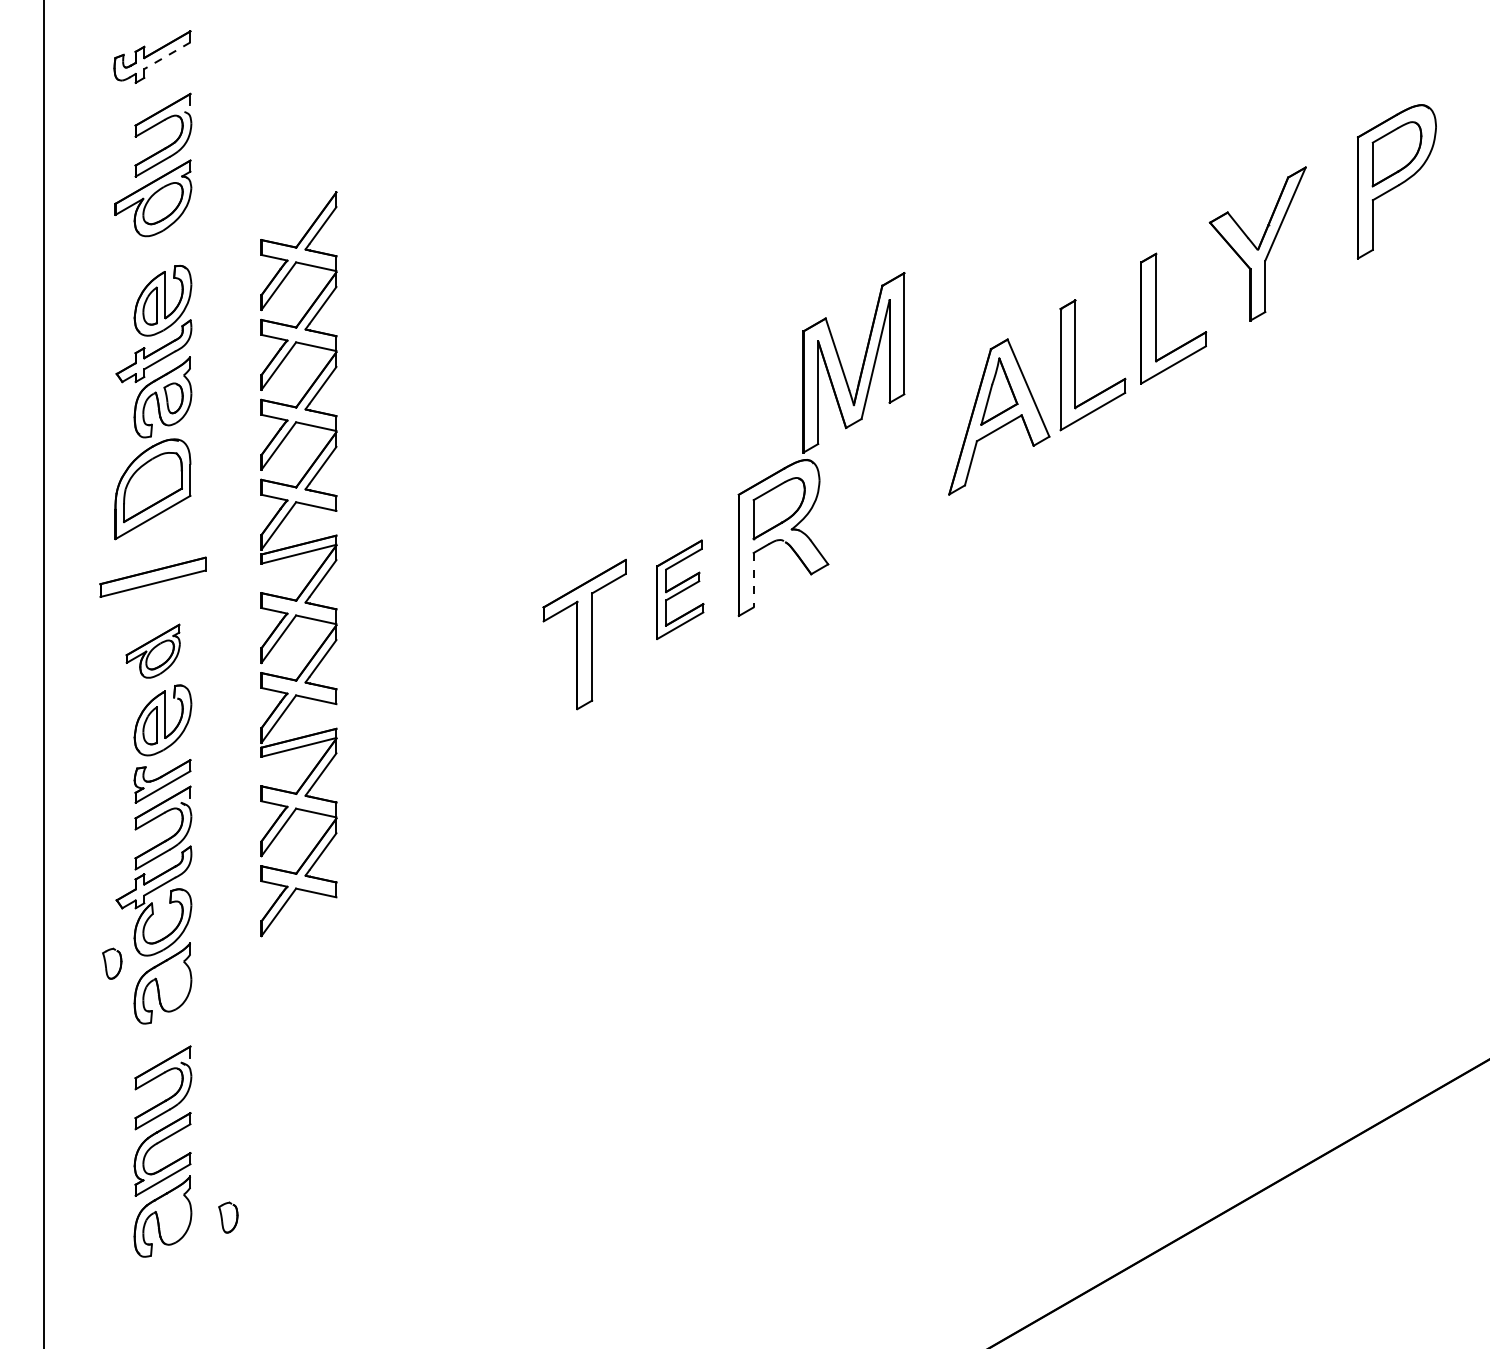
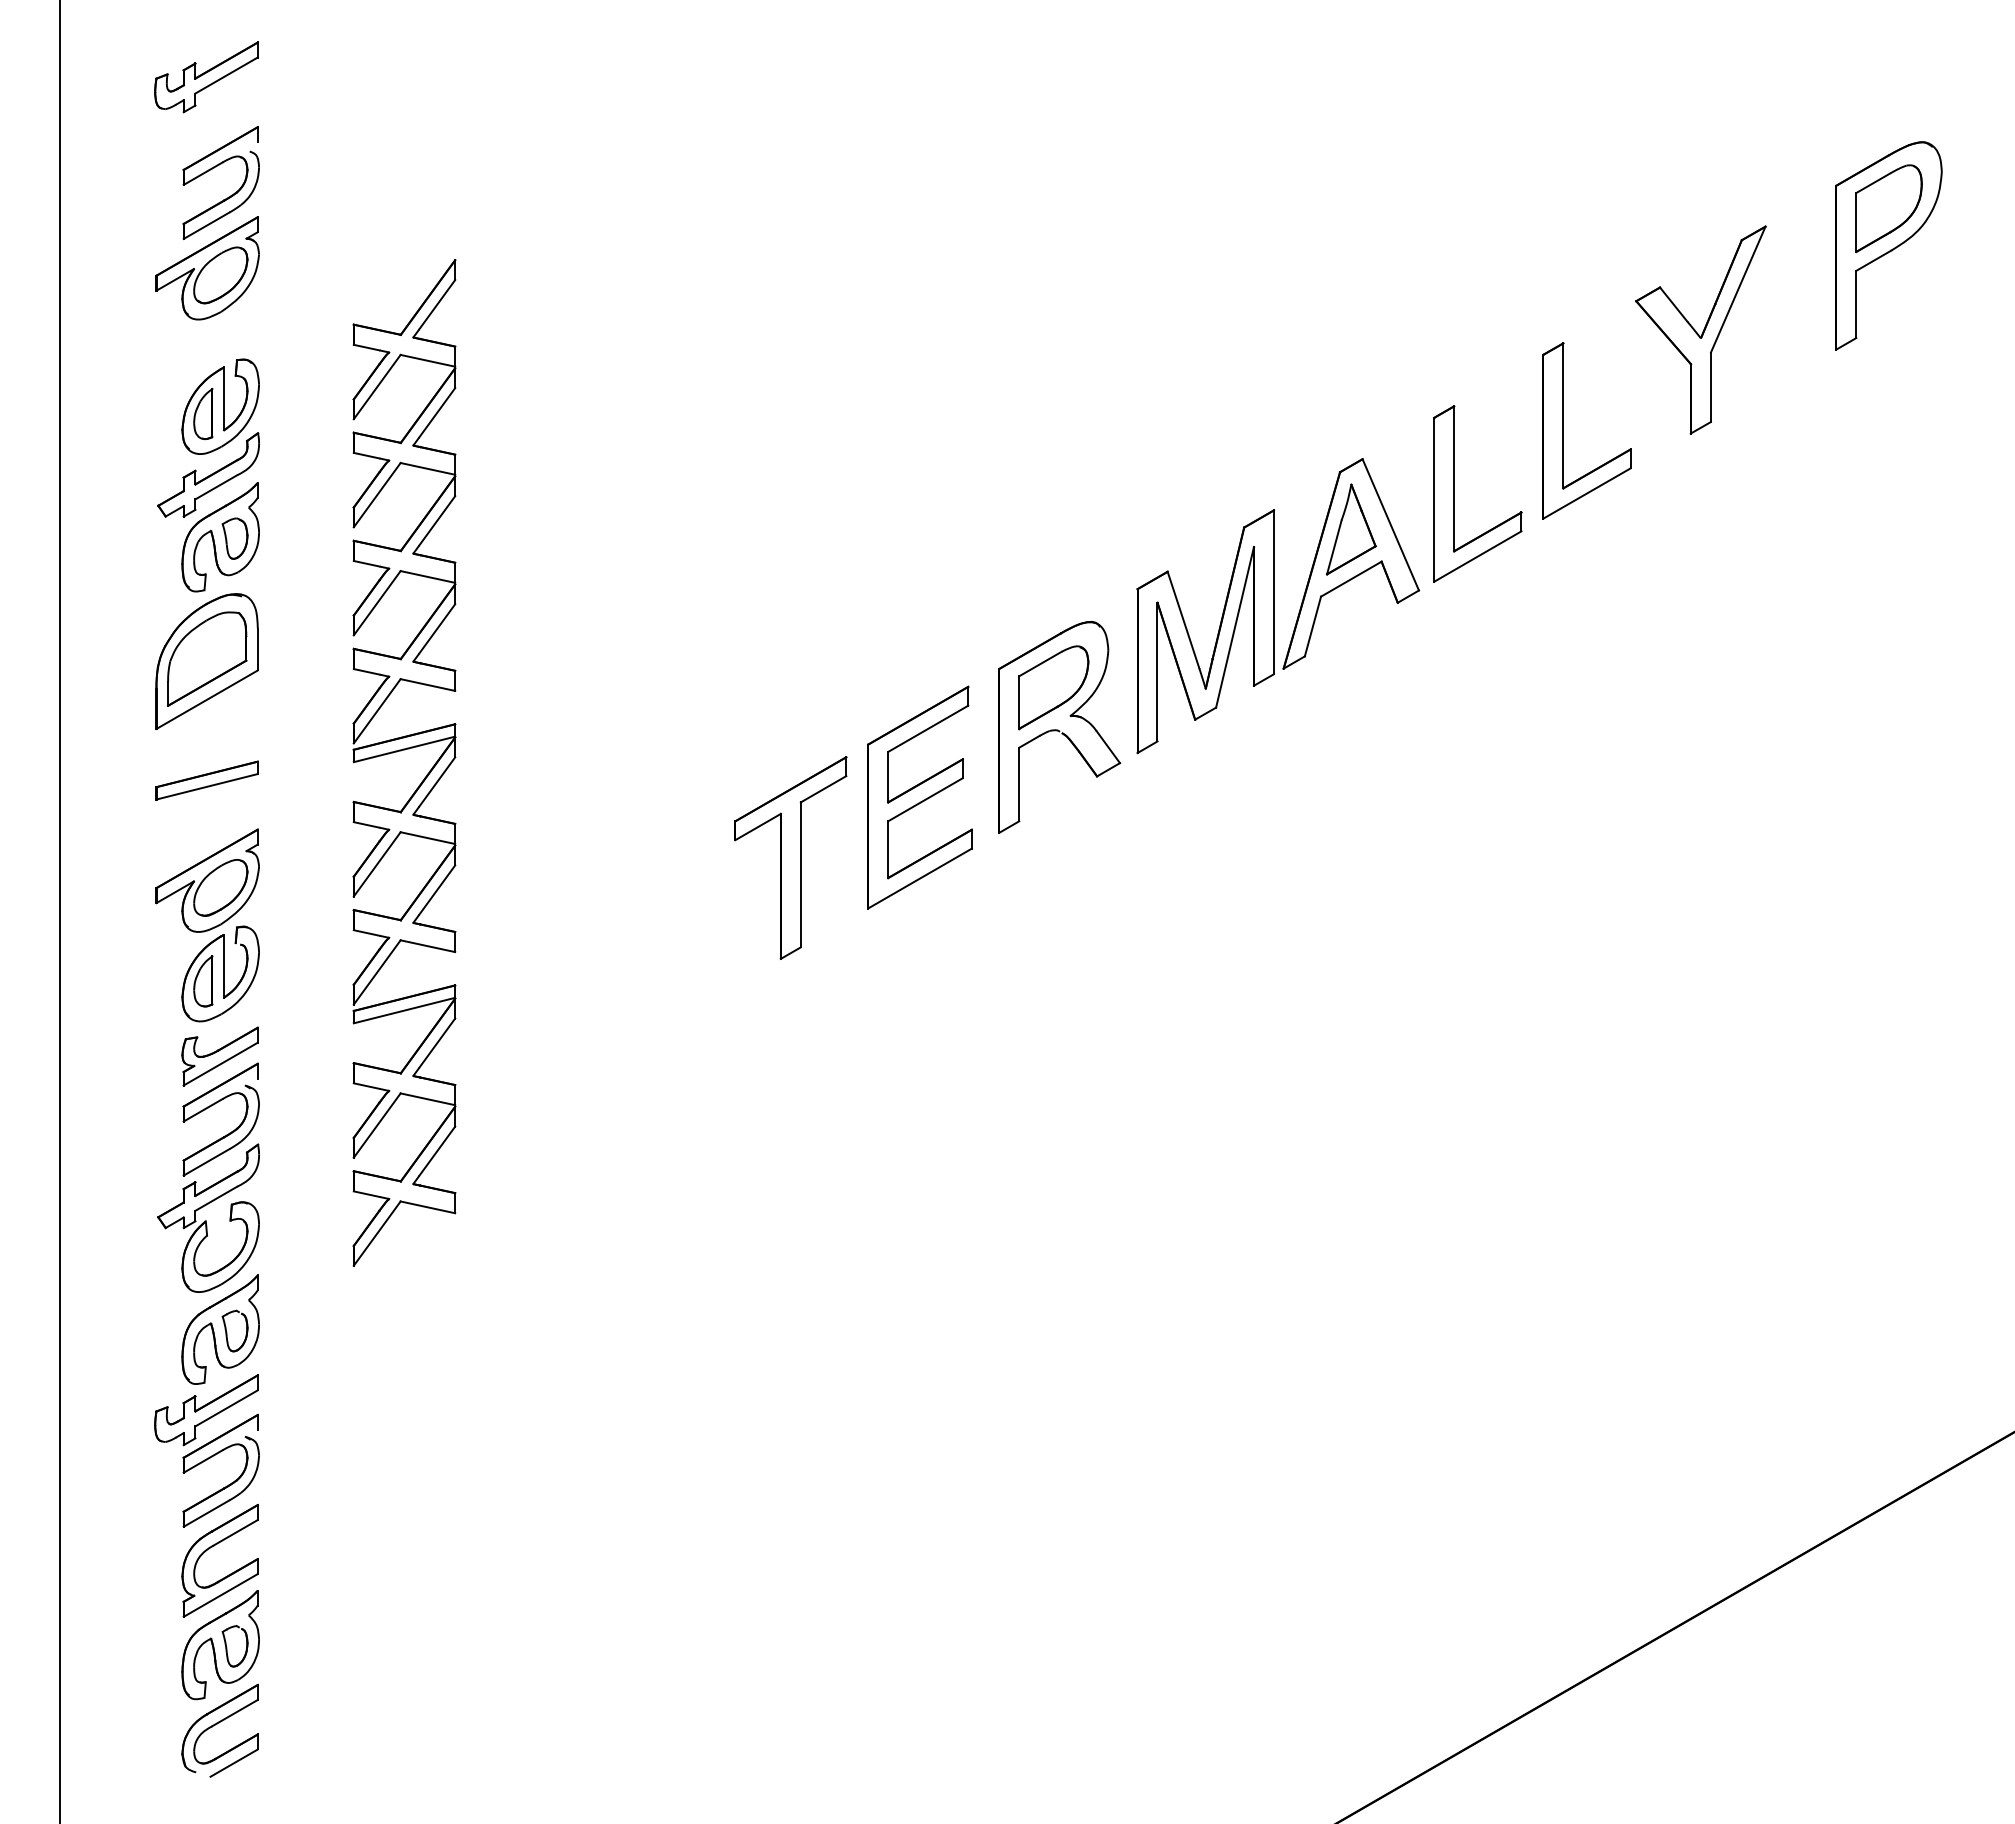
line: (167, 55) -> (226, 75), dashed -> solid
part: (862, 364) -> (1217, 633), moved
part: (152, 577) -> (206, 780), size x0.71
line: (753, 580) -> (1019, 784), dashed -> solid
part: (679, 589) -> (919, 797), size x1.67
part: (153, 651) -> (207, 880), size x1.43
part: (106, 964) -> (227, 1332), moved
part: (152, 1043) -> (206, 1410), added
part: (222, 1218) -> (227, 1647), moved
part: (160, 1275) -> (217, 1724), added

